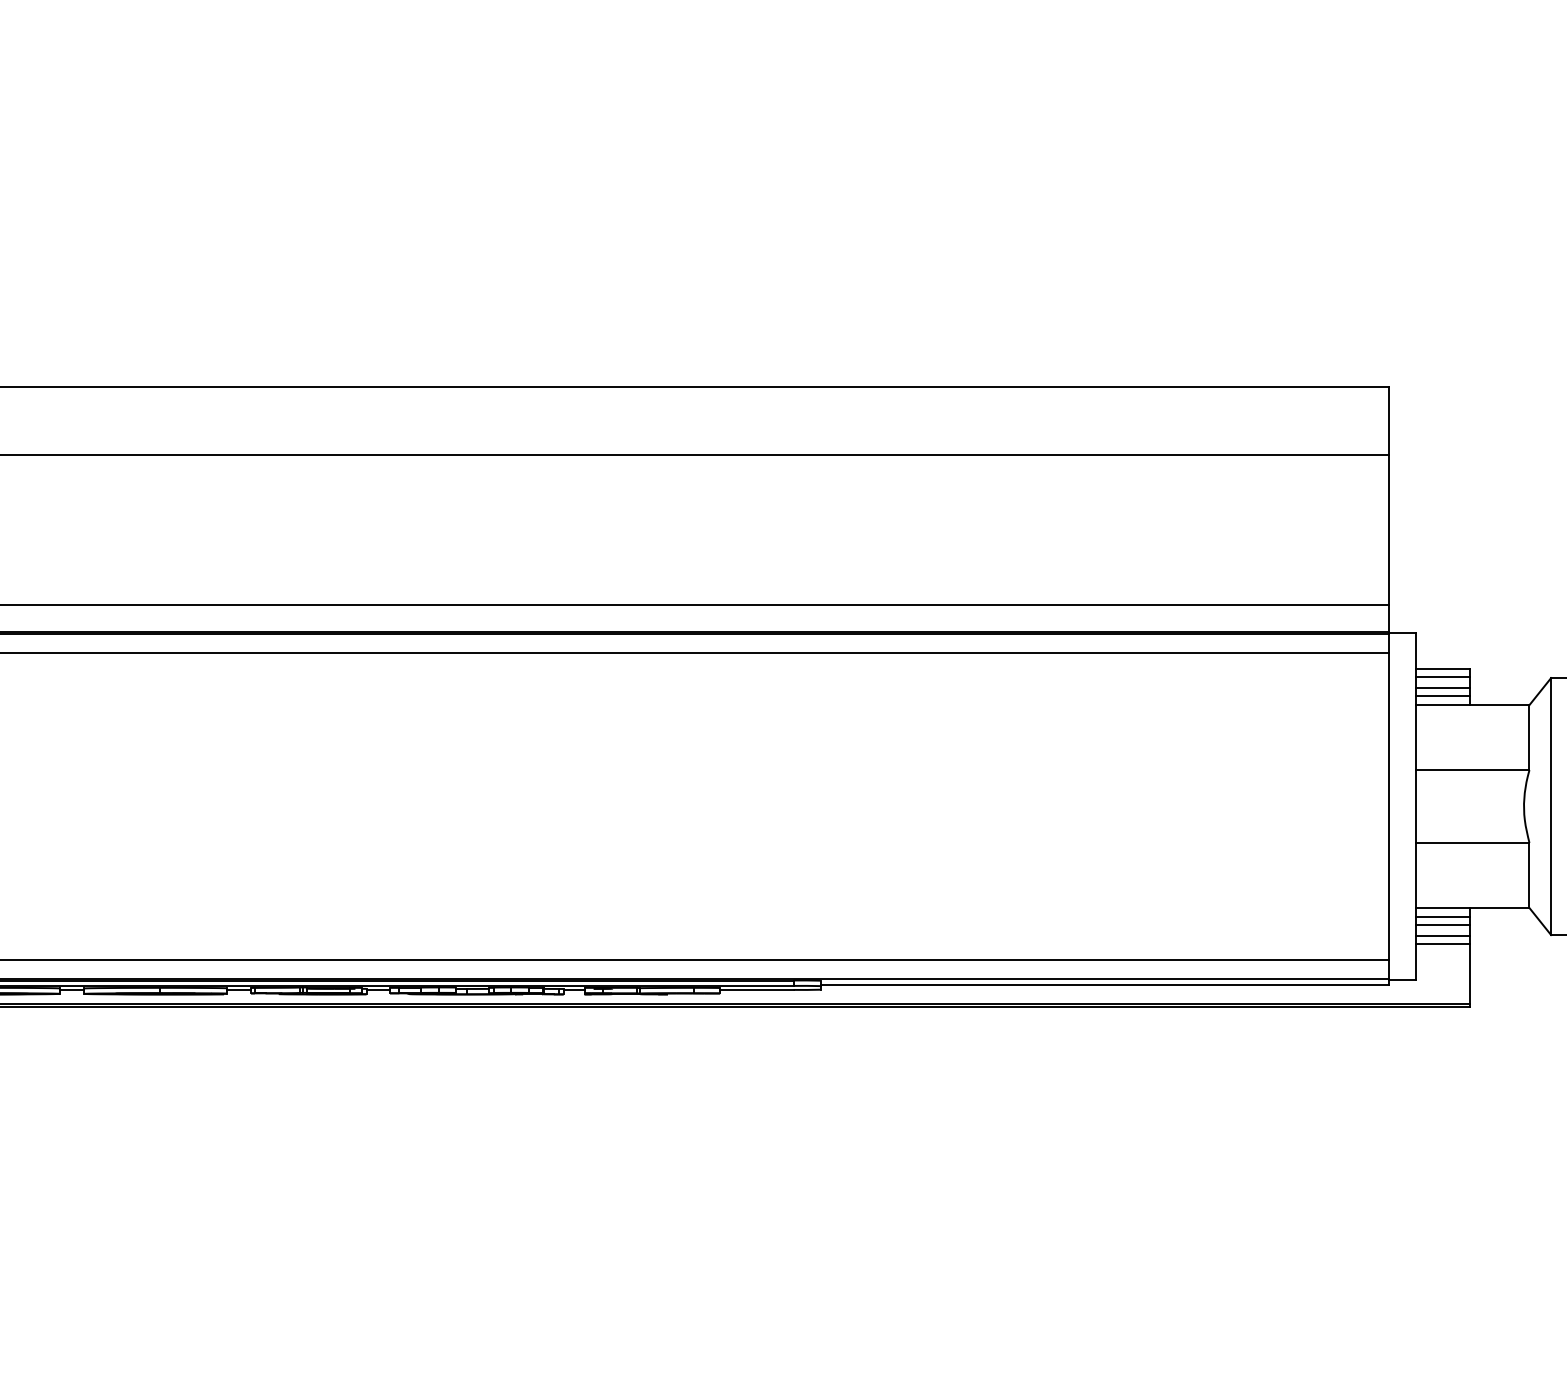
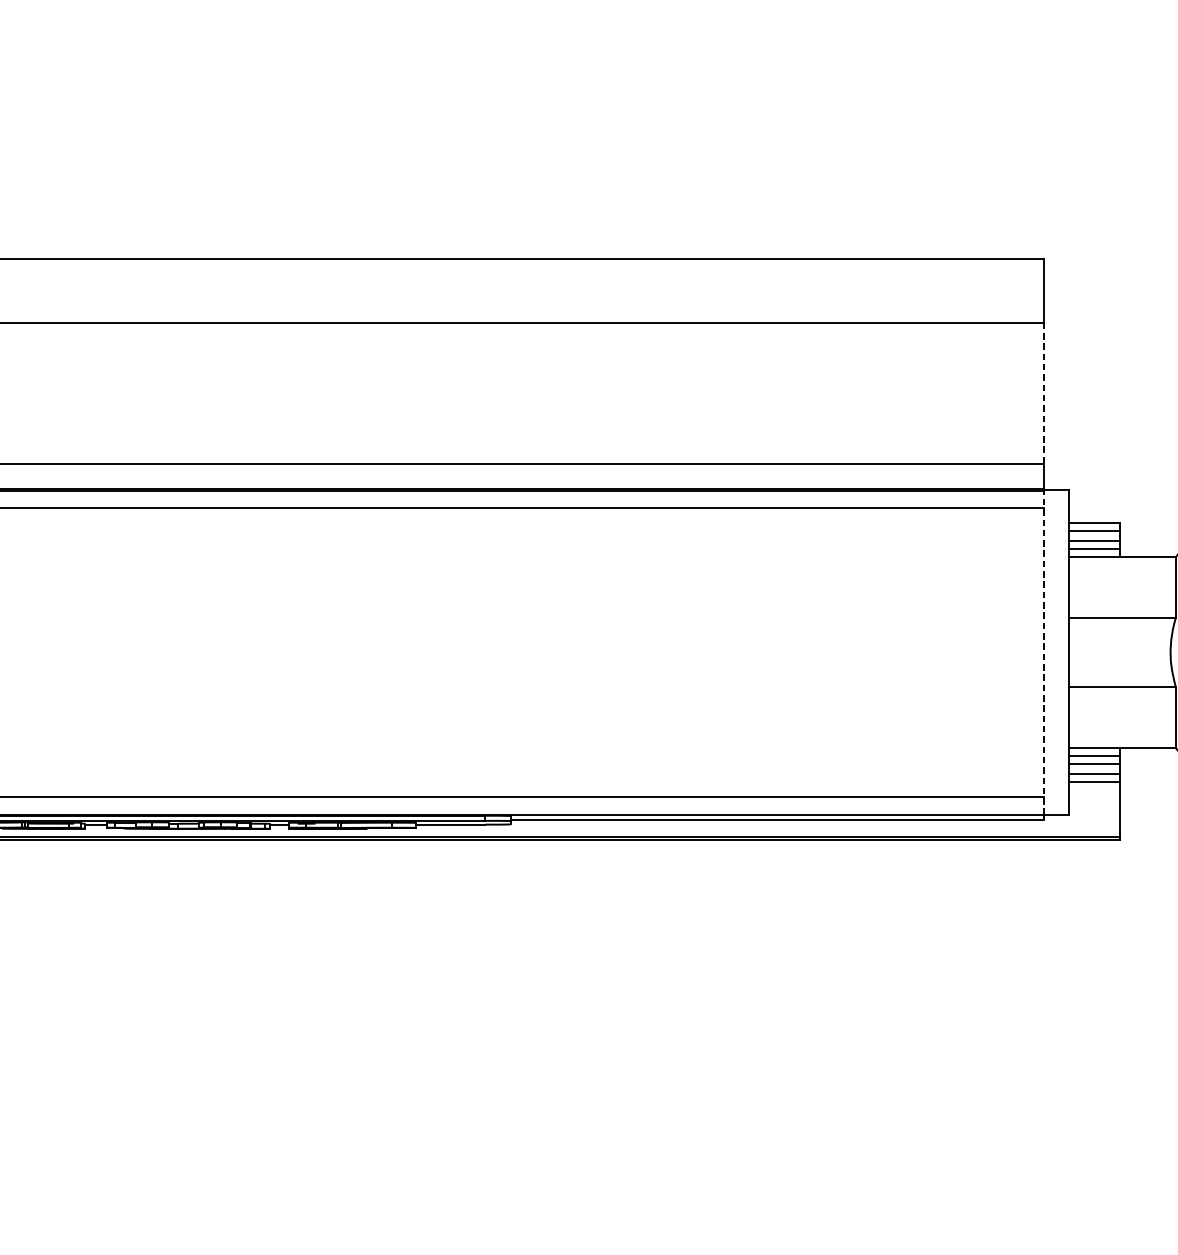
line: (1388, 530) -> (1043, 393), solid -> dashed
line: (1388, 806) -> (1043, 652), solid -> dashed

